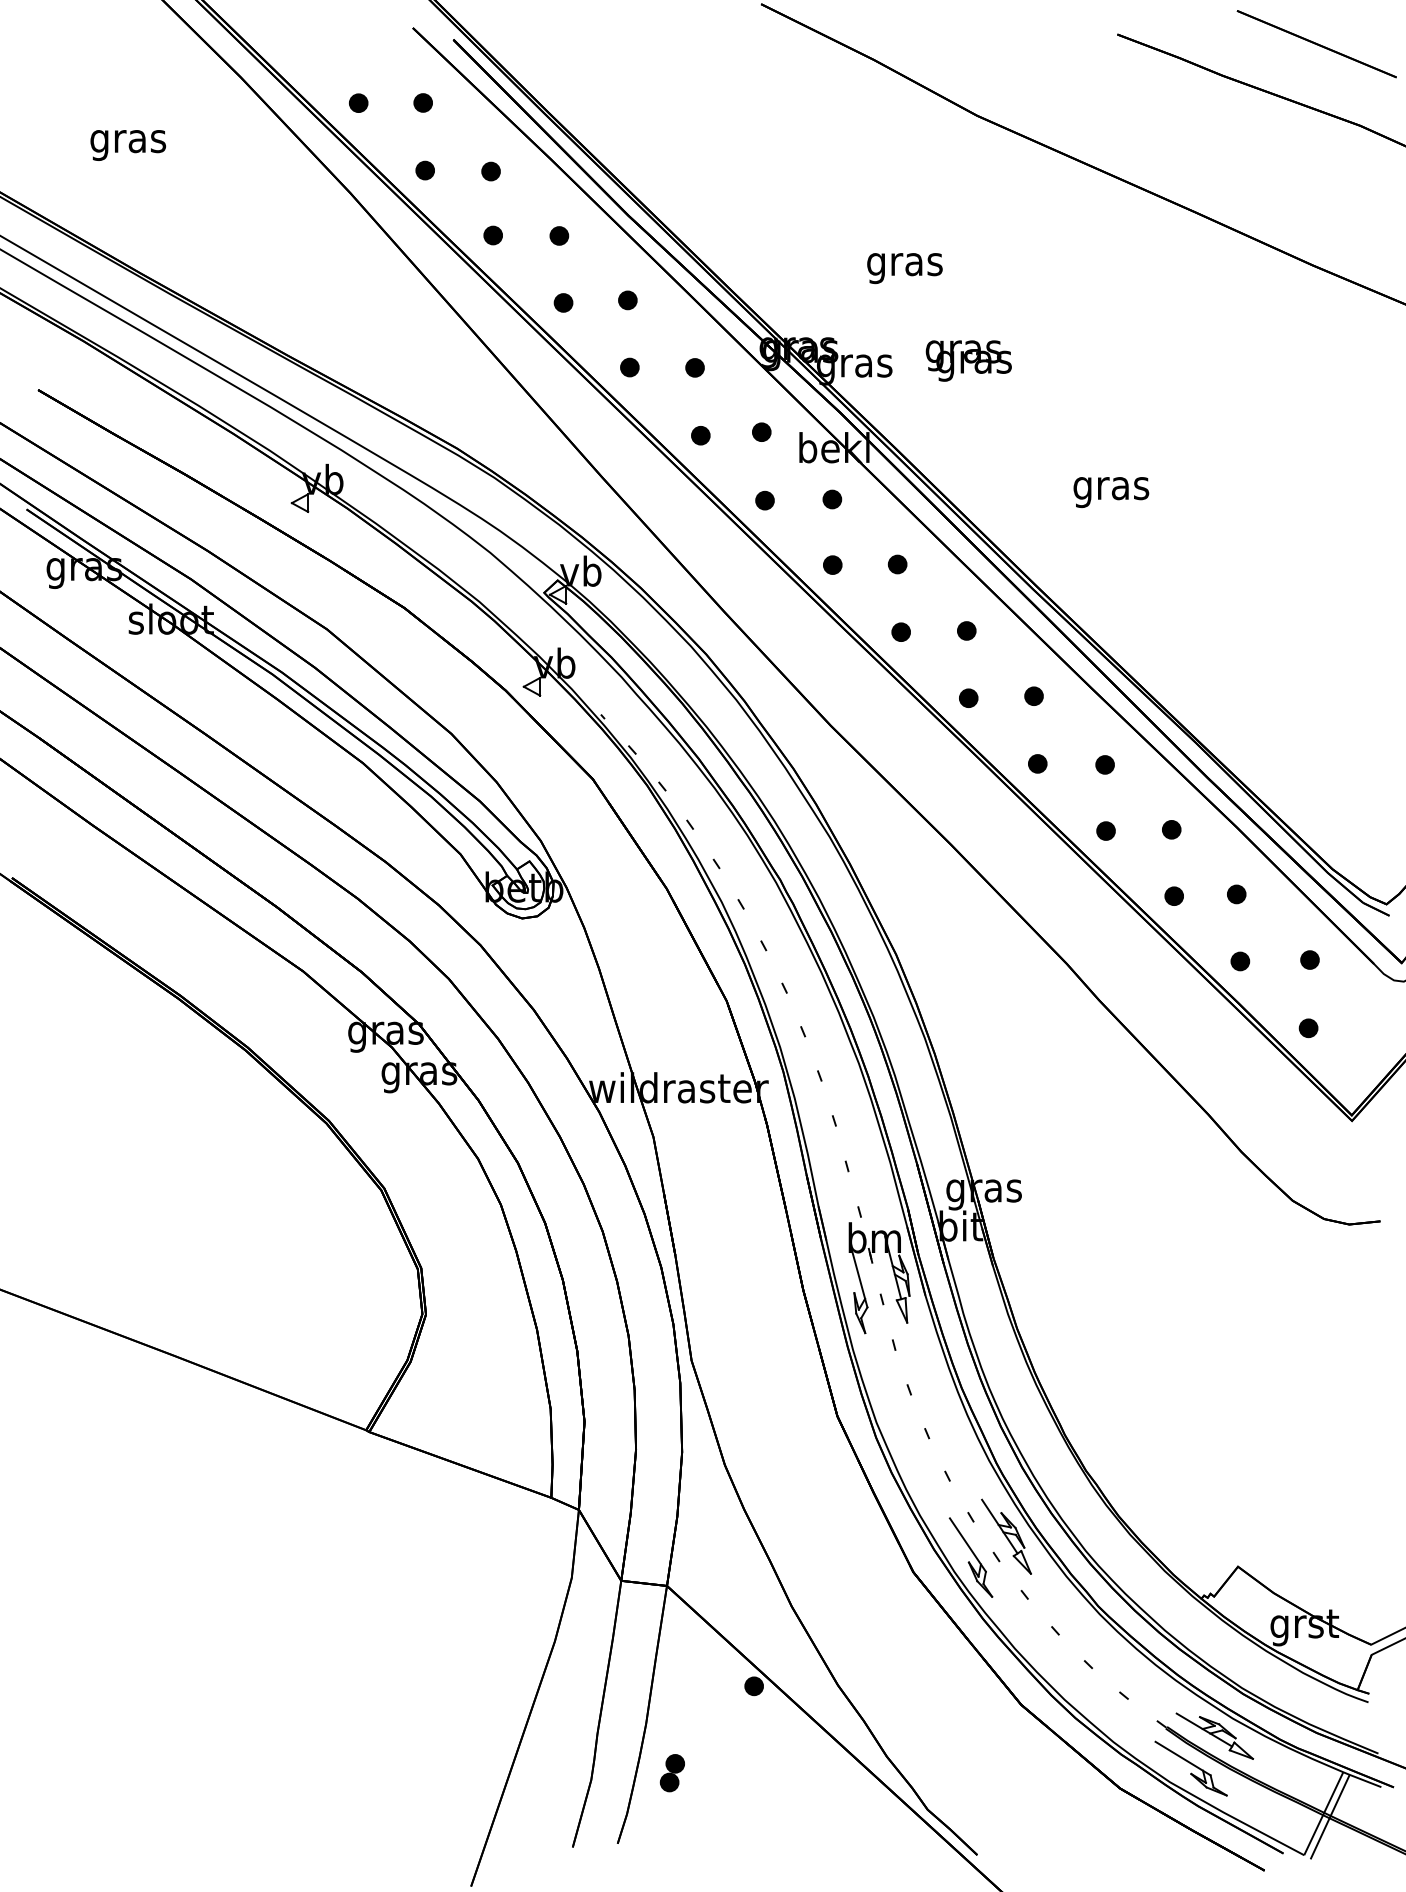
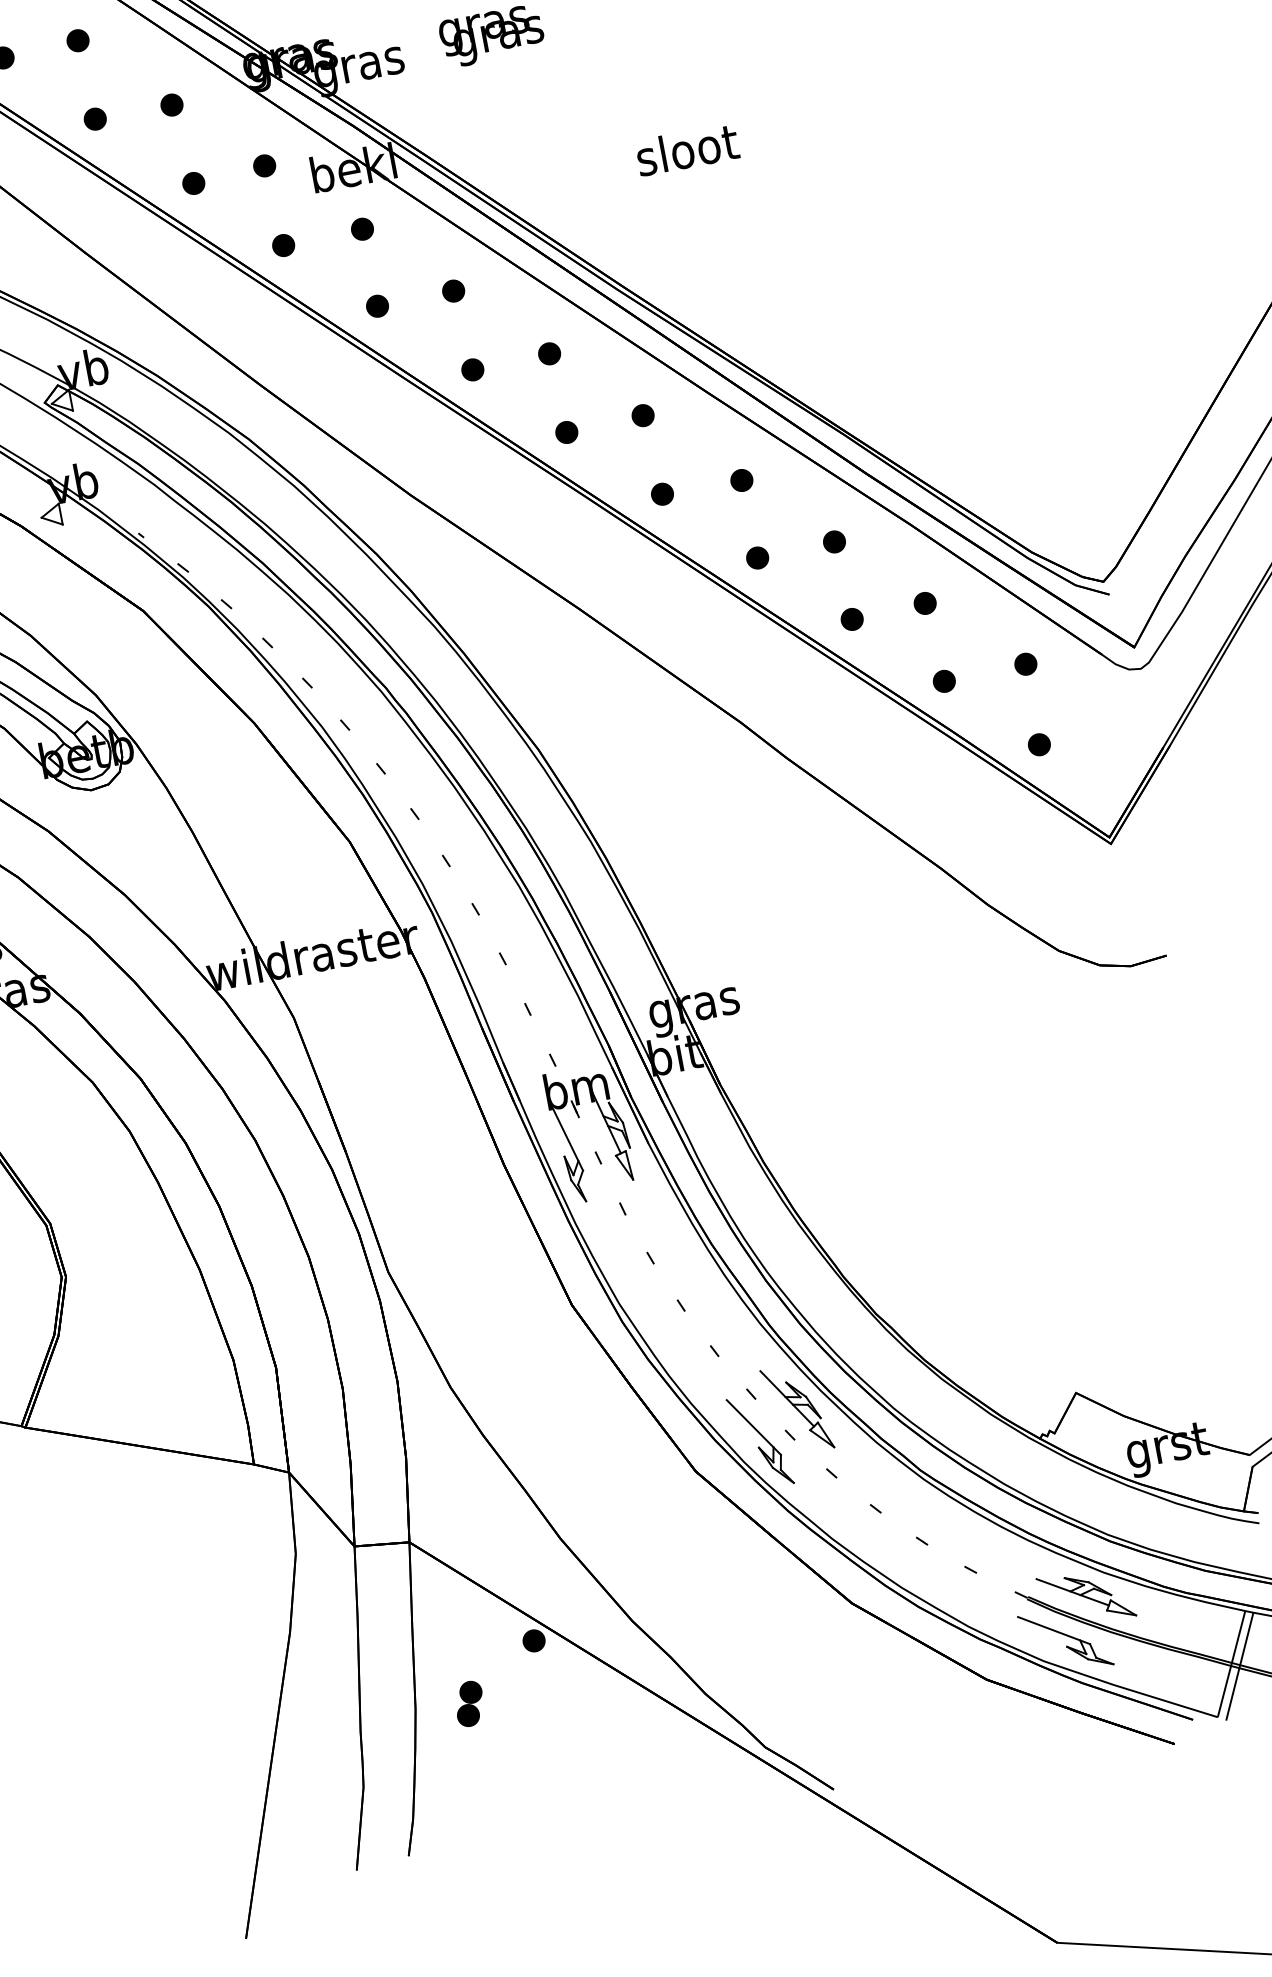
text: (1111, 488) -> (687, 154), gras -> sloot
part: (671, 1773) -> (468, 1704), moved

